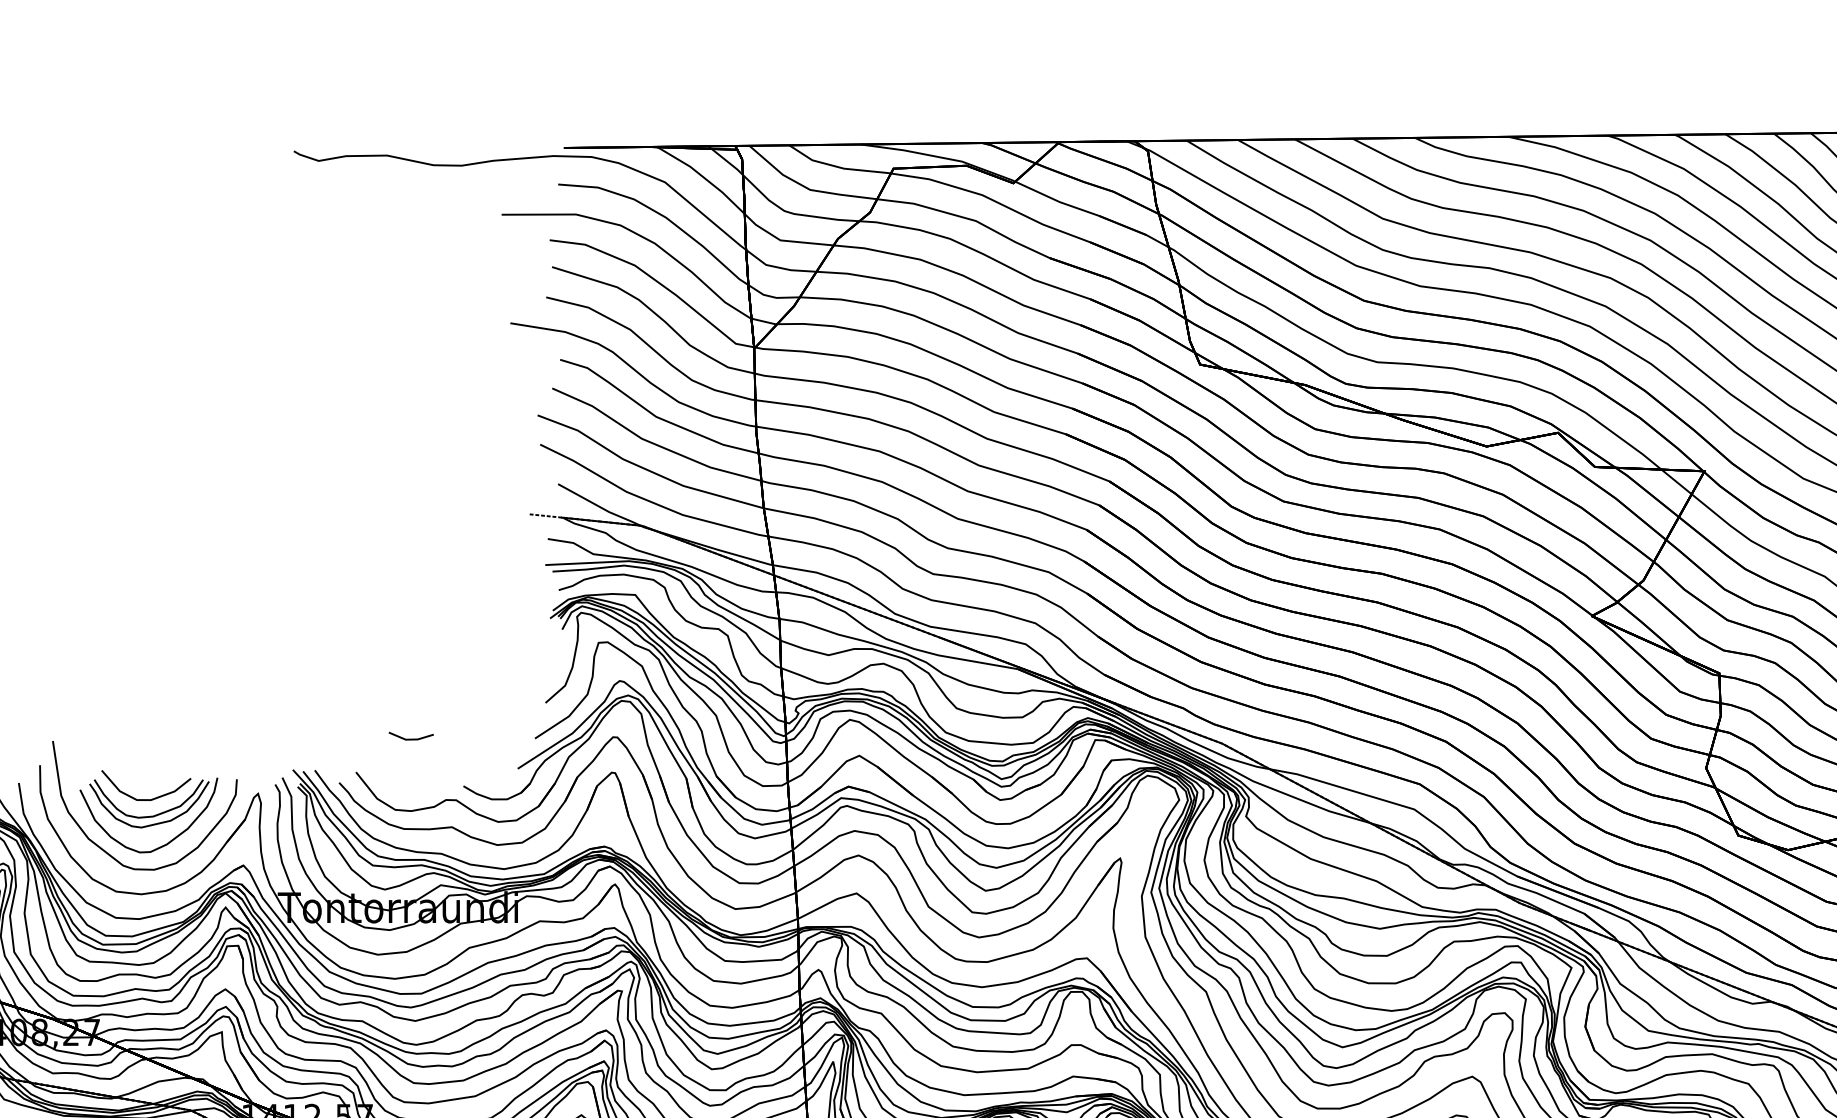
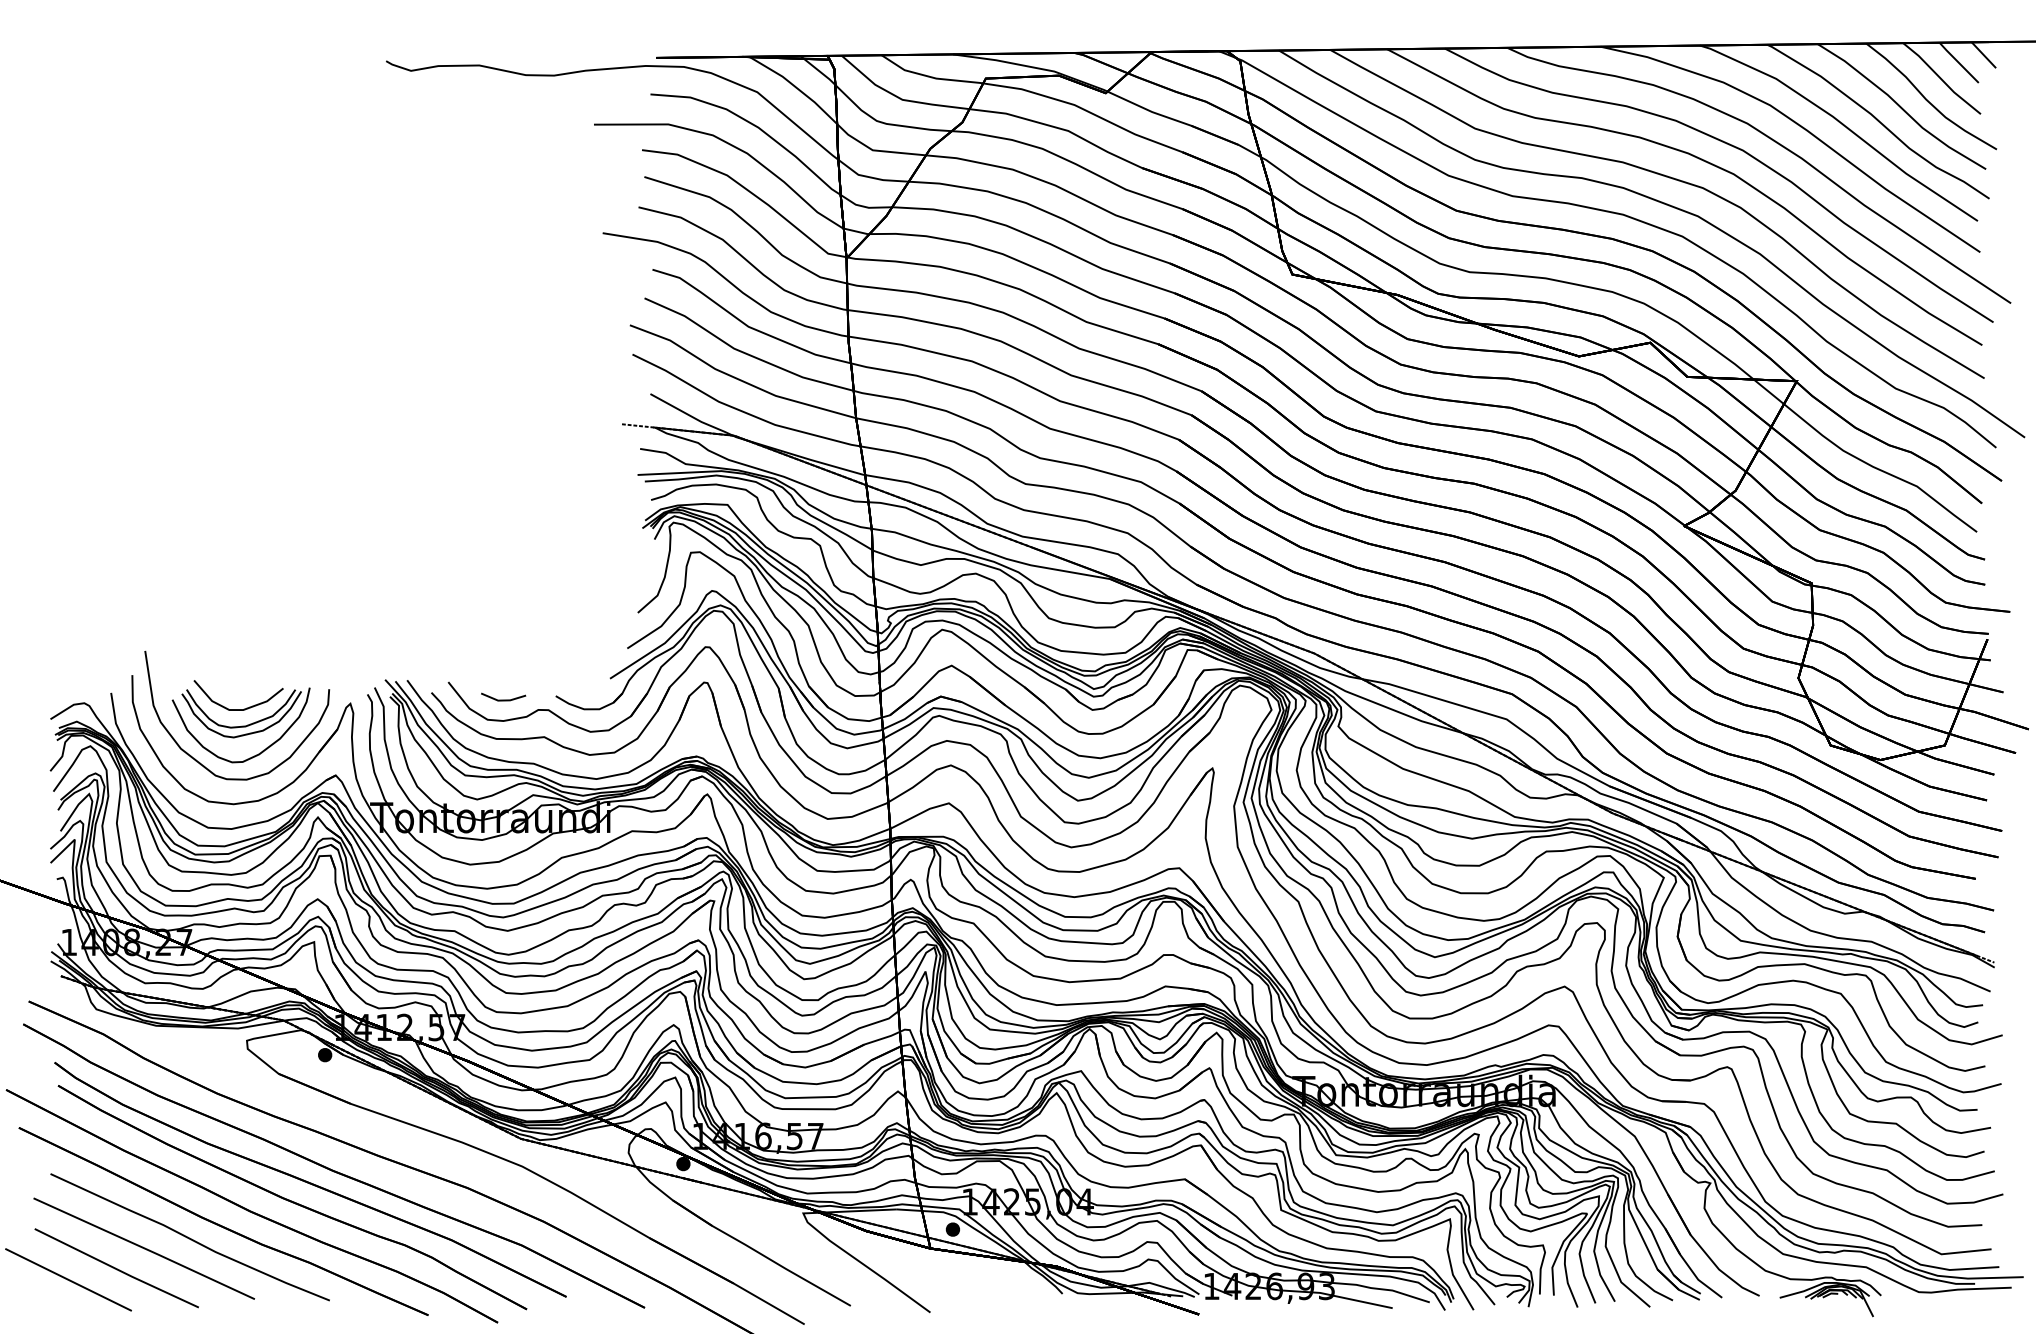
line: (411, 738) -> (503, 699), moved

